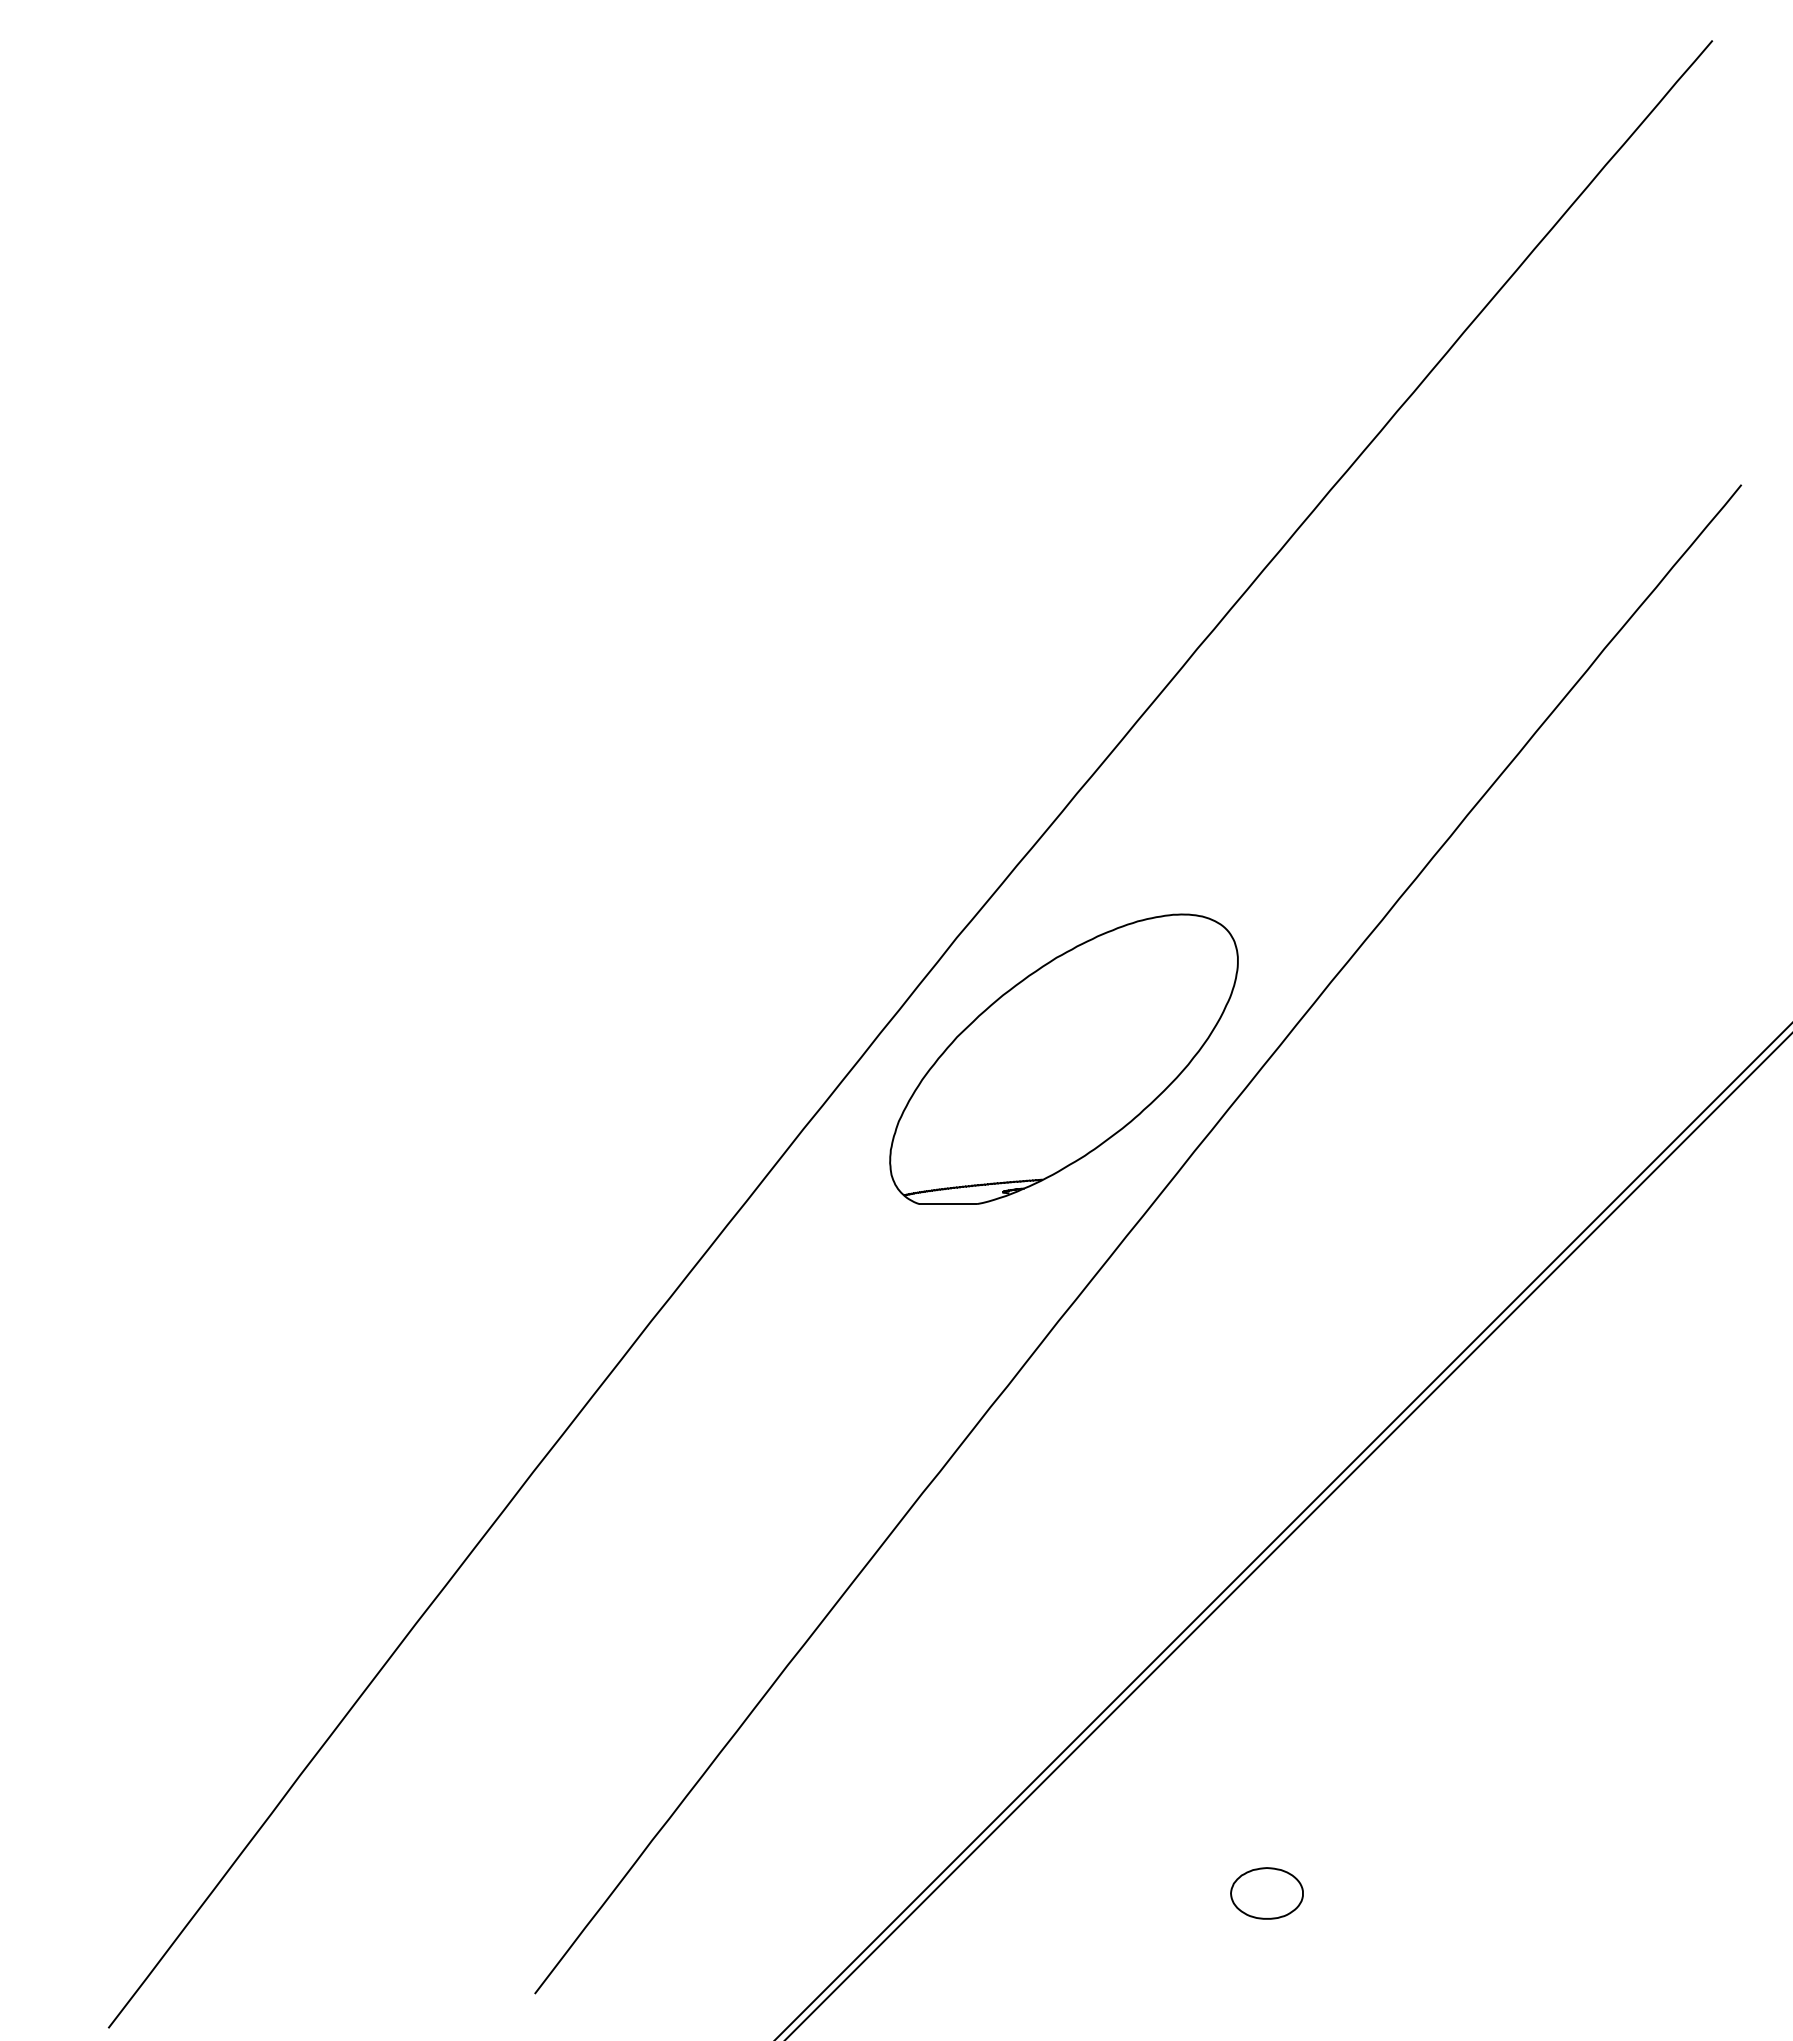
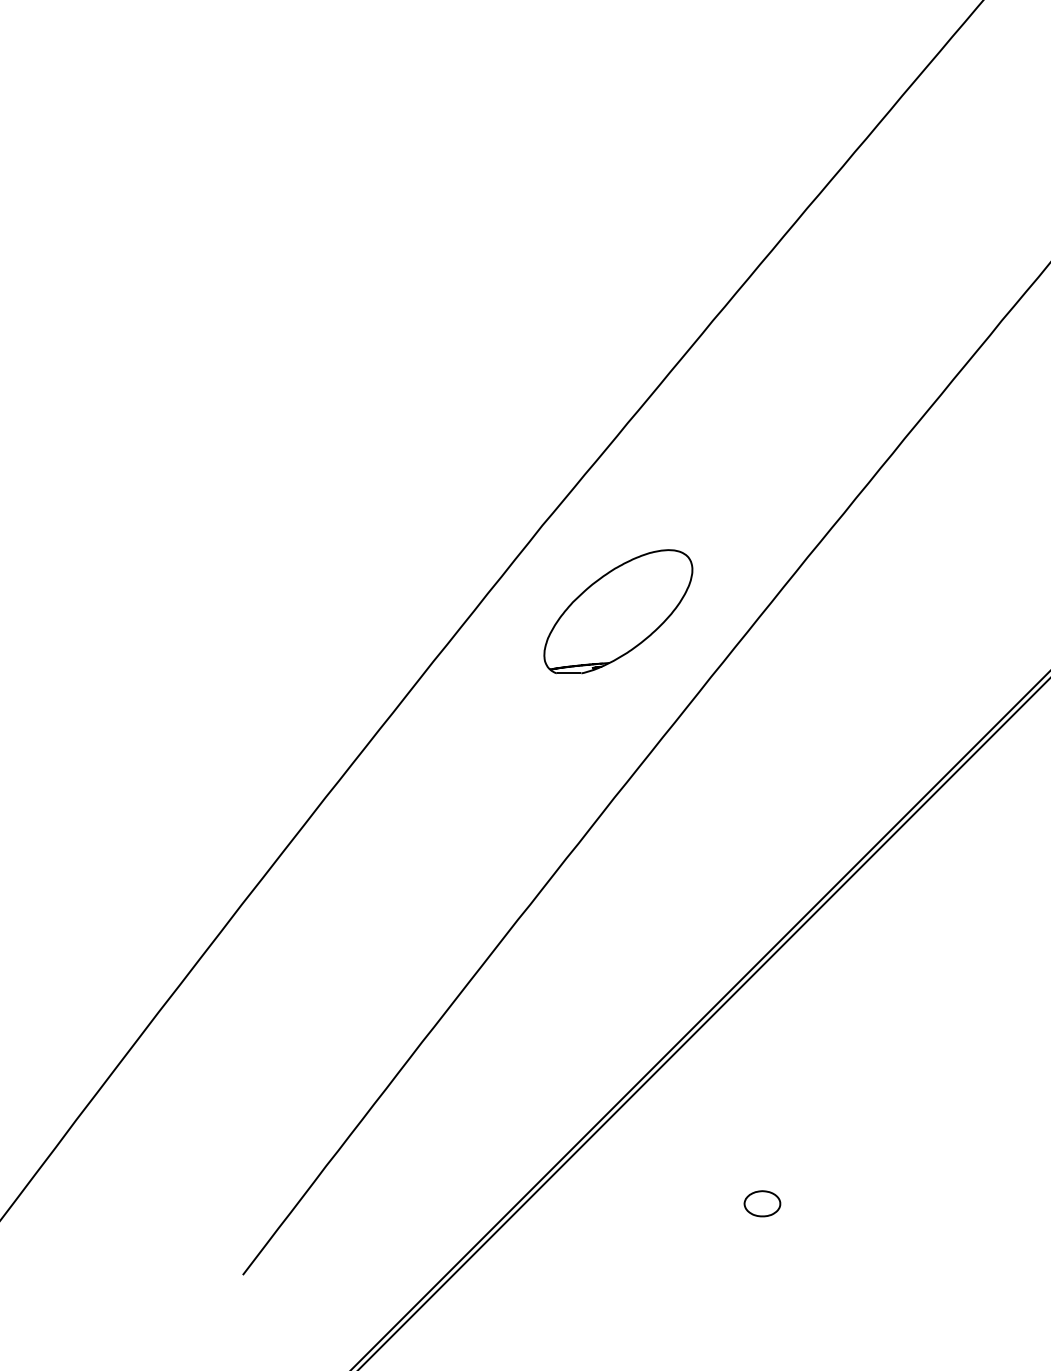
part: (1063, 1058) -> (618, 611), size x0.6
part: (1266, 1893) -> (762, 1203), size x0.7

